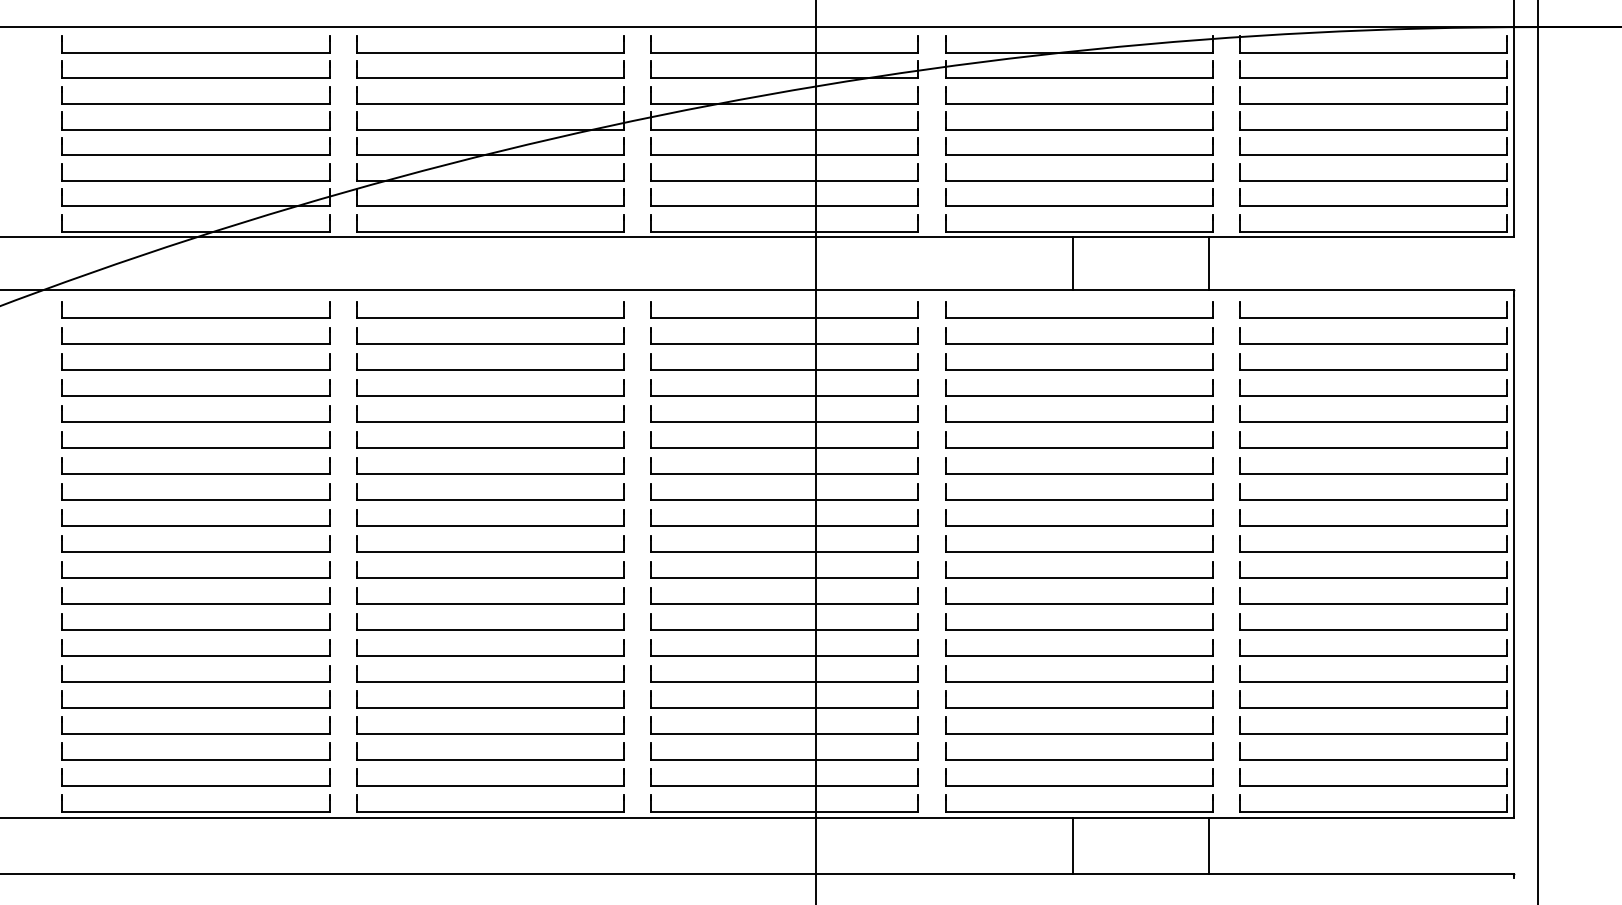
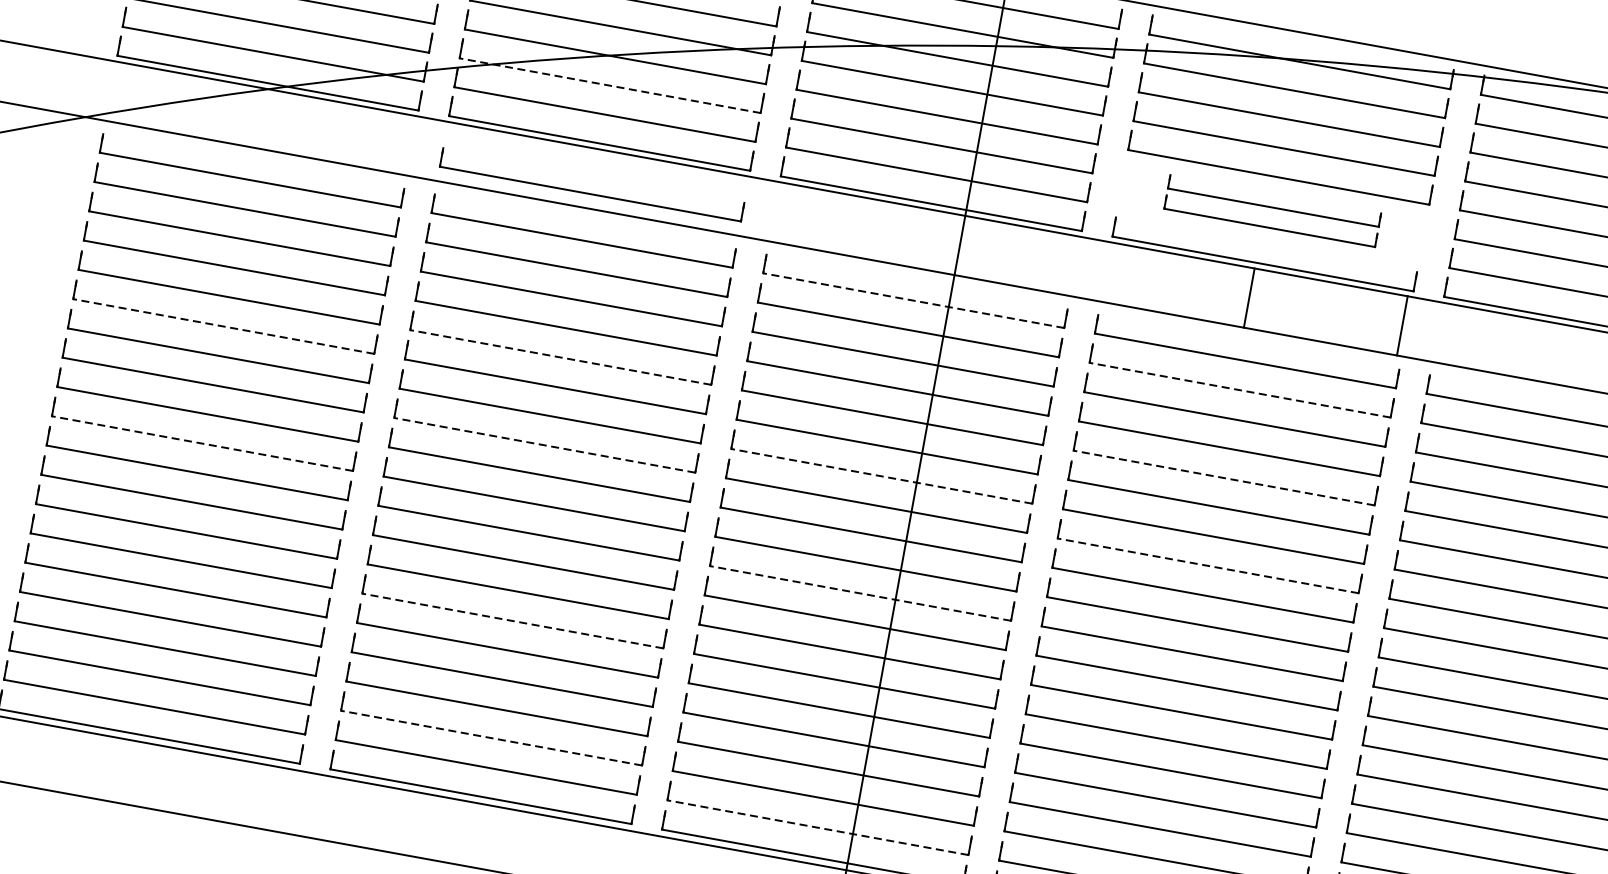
line: (490, 180) -> (610, 85), solid -> dashed
part: (1079, 184) -> (1273, 210), size x0.7
part: (490, 276) -> (590, 193), added
line: (784, 318) -> (913, 301), solid -> dashed
line: (1079, 344) -> (1240, 390), solid -> dashed
line: (490, 422) -> (560, 358), solid -> dashed
line: (1079, 422) -> (1224, 478), solid -> dashed
line: (195, 448) -> (223, 326), solid -> dashed
line: (784, 474) -> (881, 476), solid -> dashed
line: (490, 500) -> (544, 445), solid -> dashed
line: (1079, 500) -> (1208, 566), solid -> dashed
line: (195, 552) -> (201, 444), solid -> dashed
line: (784, 578) -> (860, 593), solid -> dashed
line: (490, 656) -> (512, 621), solid -> dashed
line: (490, 759) -> (491, 737), solid -> dashed
line: (784, 785) -> (817, 827), solid -> dashed

